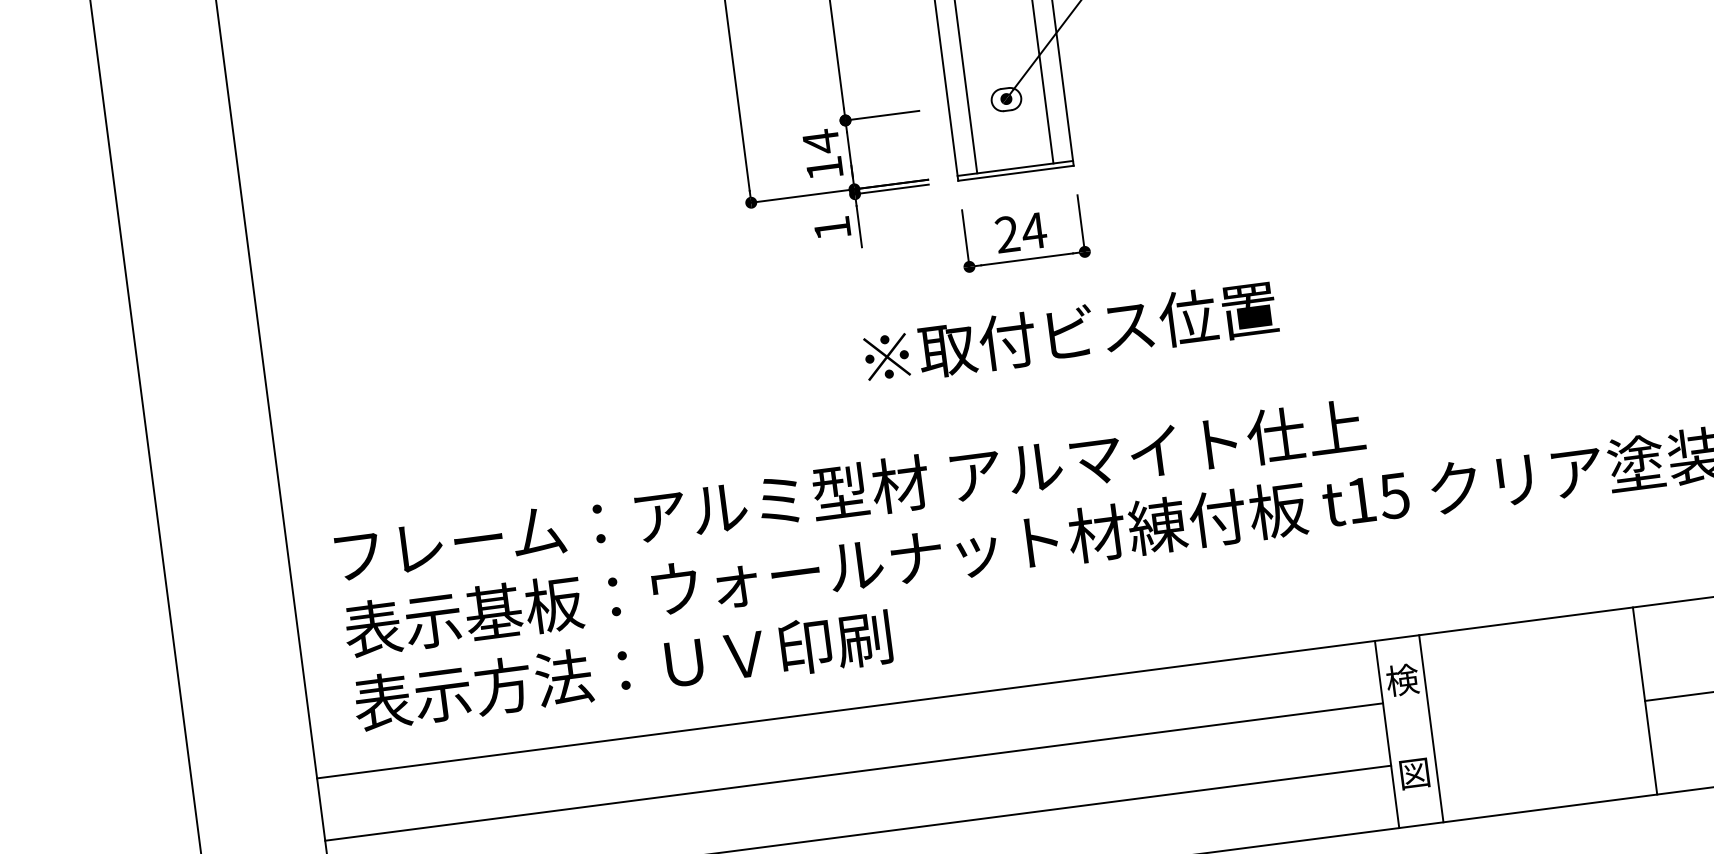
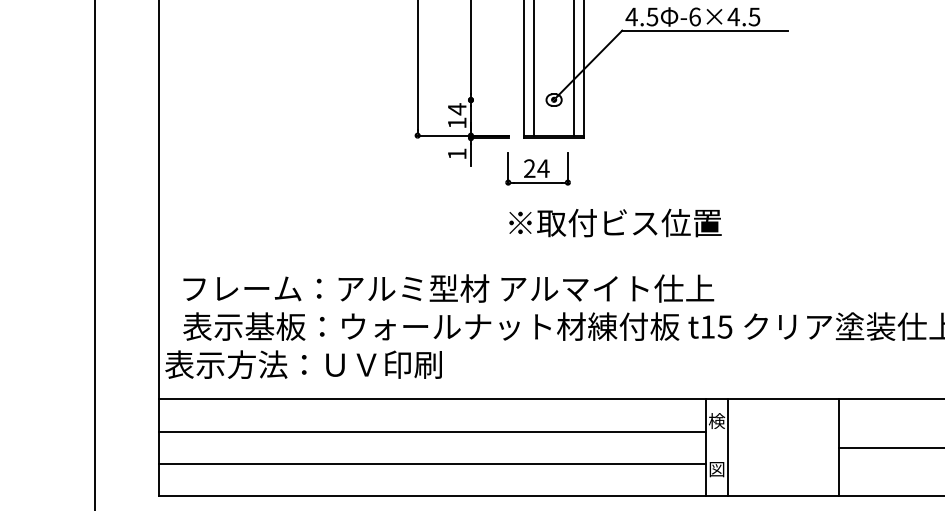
line: (881, 116) -> (489, 100), removed
part: (1022, 232) -> (537, 168), moved
text: (1070, 332) -> (615, 222), moved
text: (622, 670) -> (303, 364), moved

